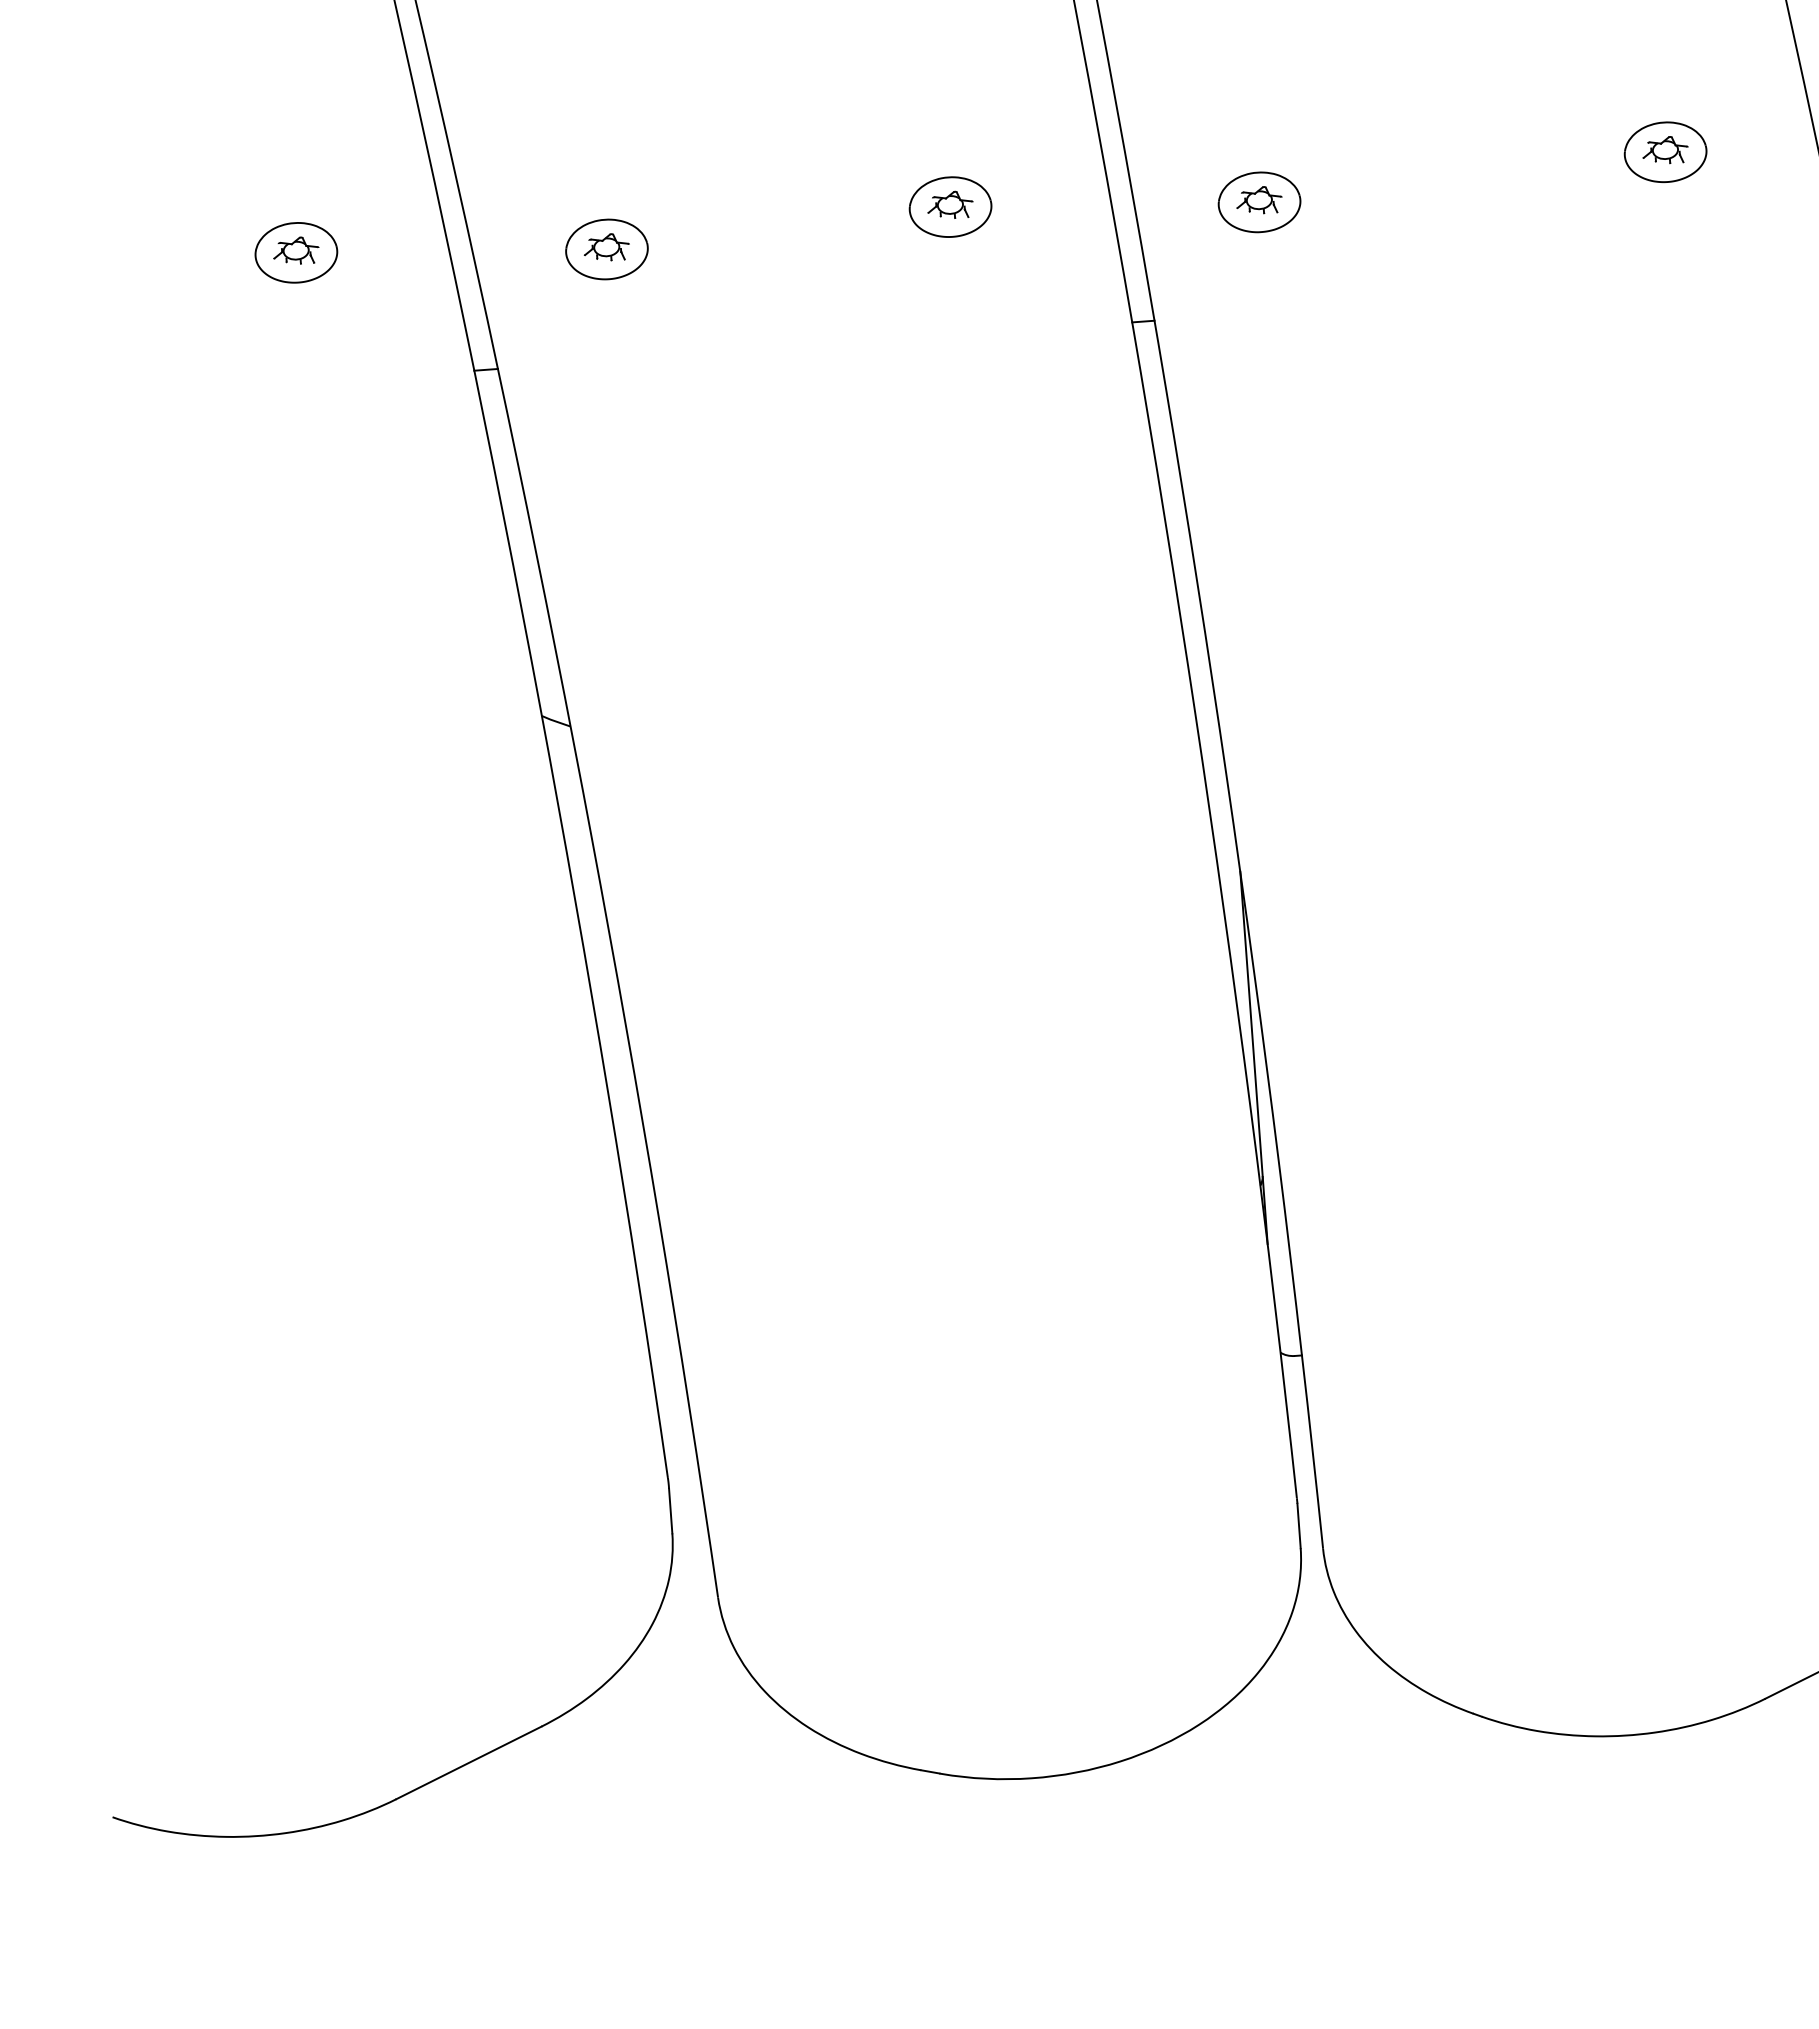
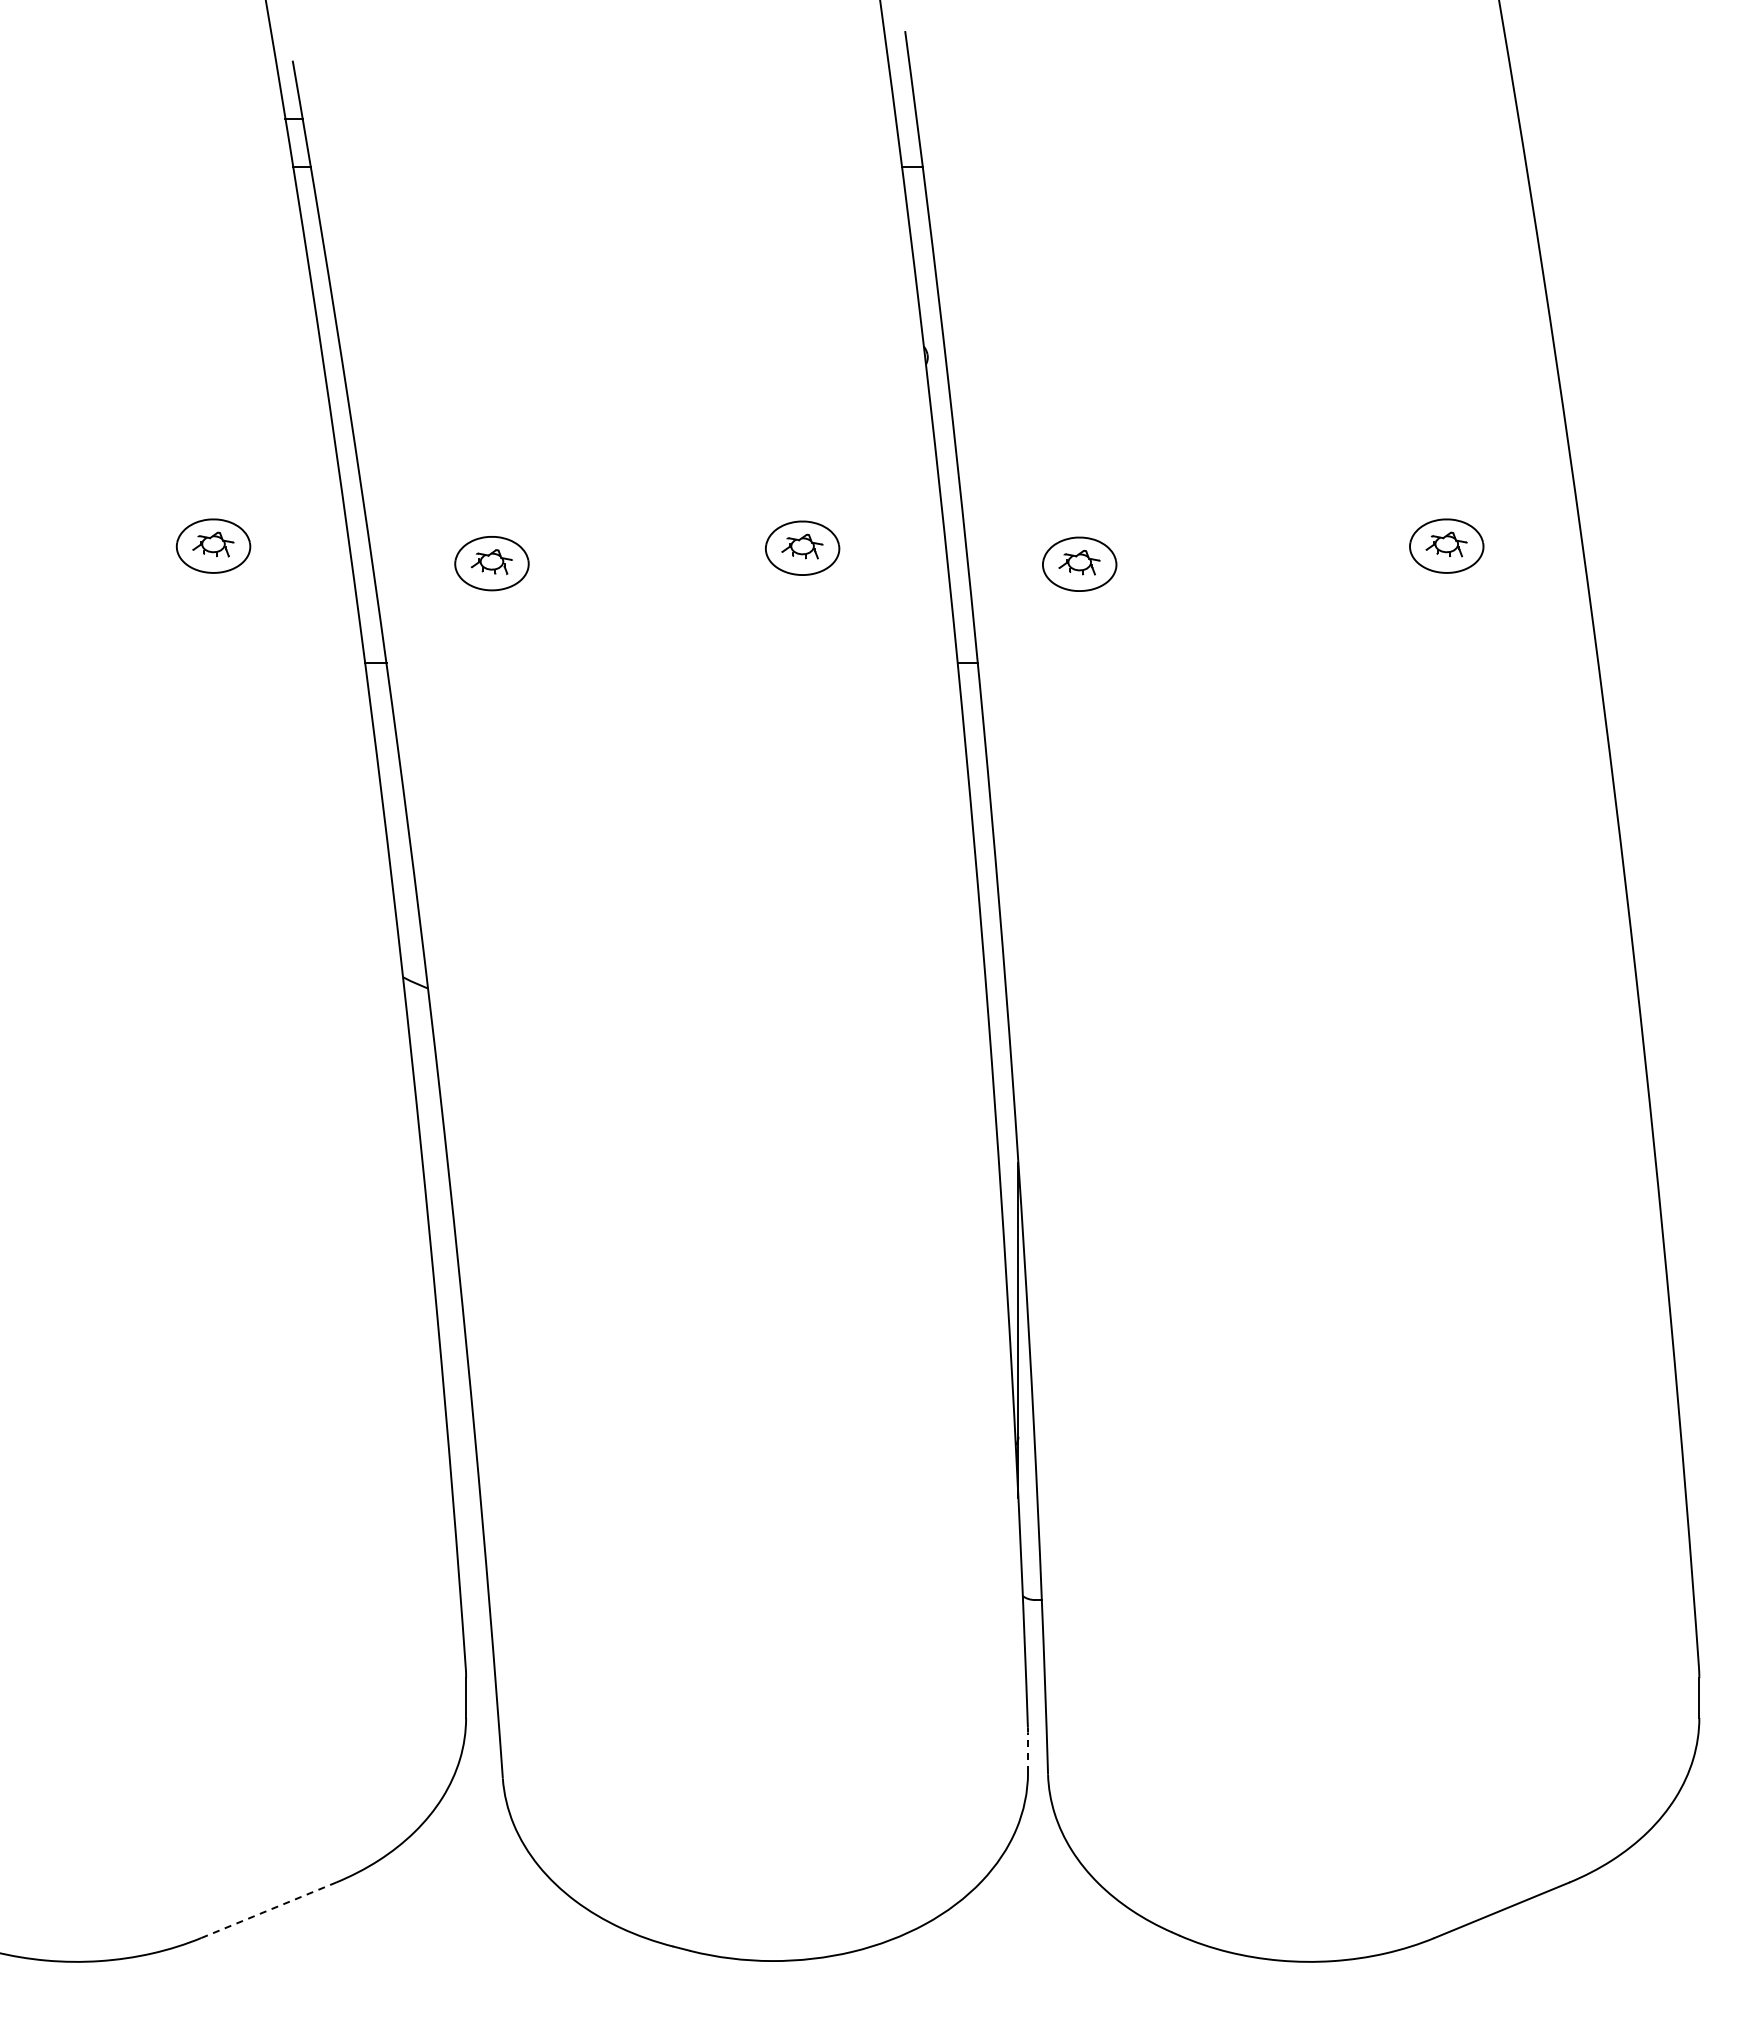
line: (1299, 1525) -> (1028, 1752), solid -> dashed
line: (468, 1763) -> (268, 1910), solid -> dashed

